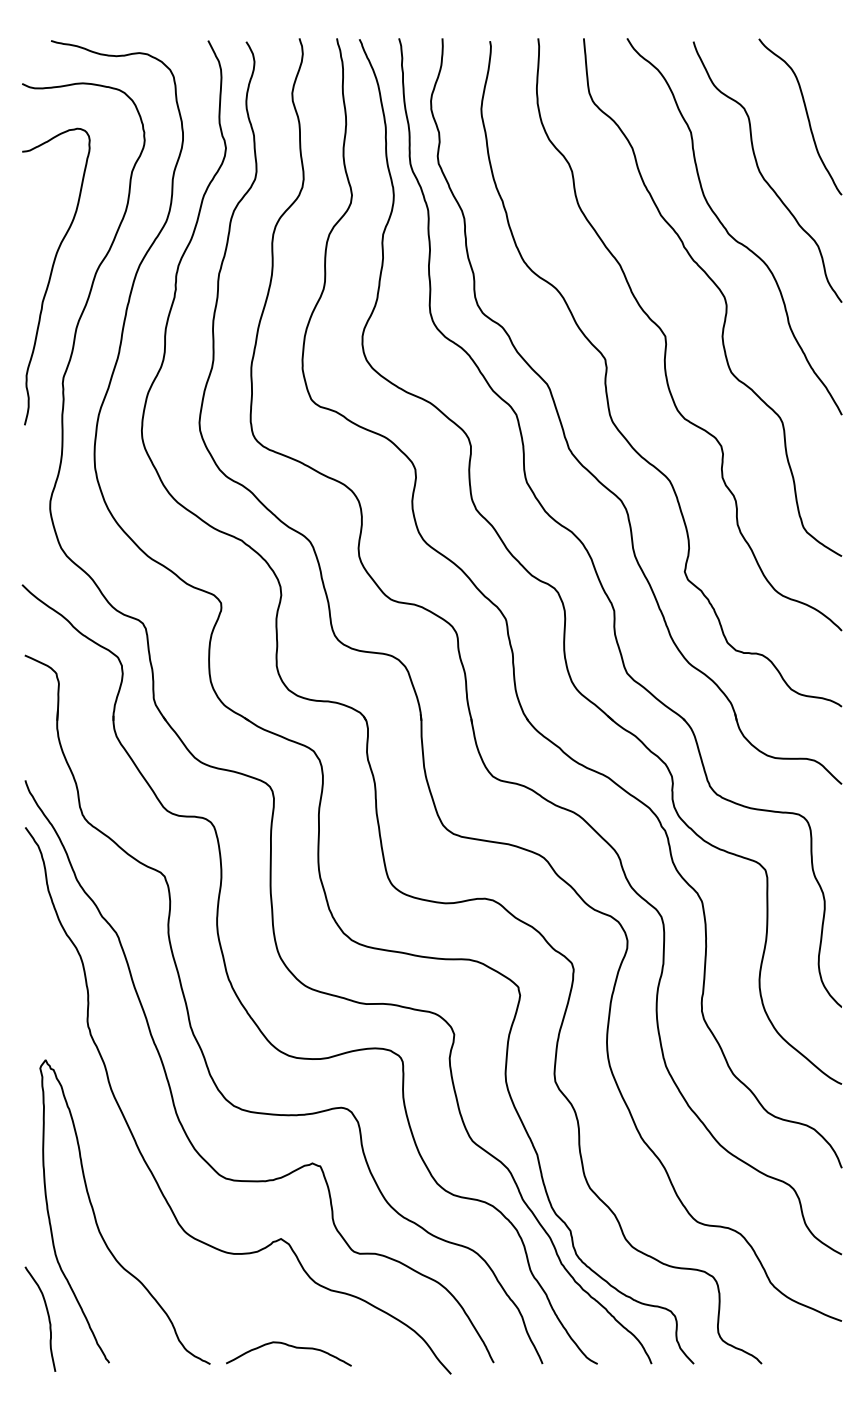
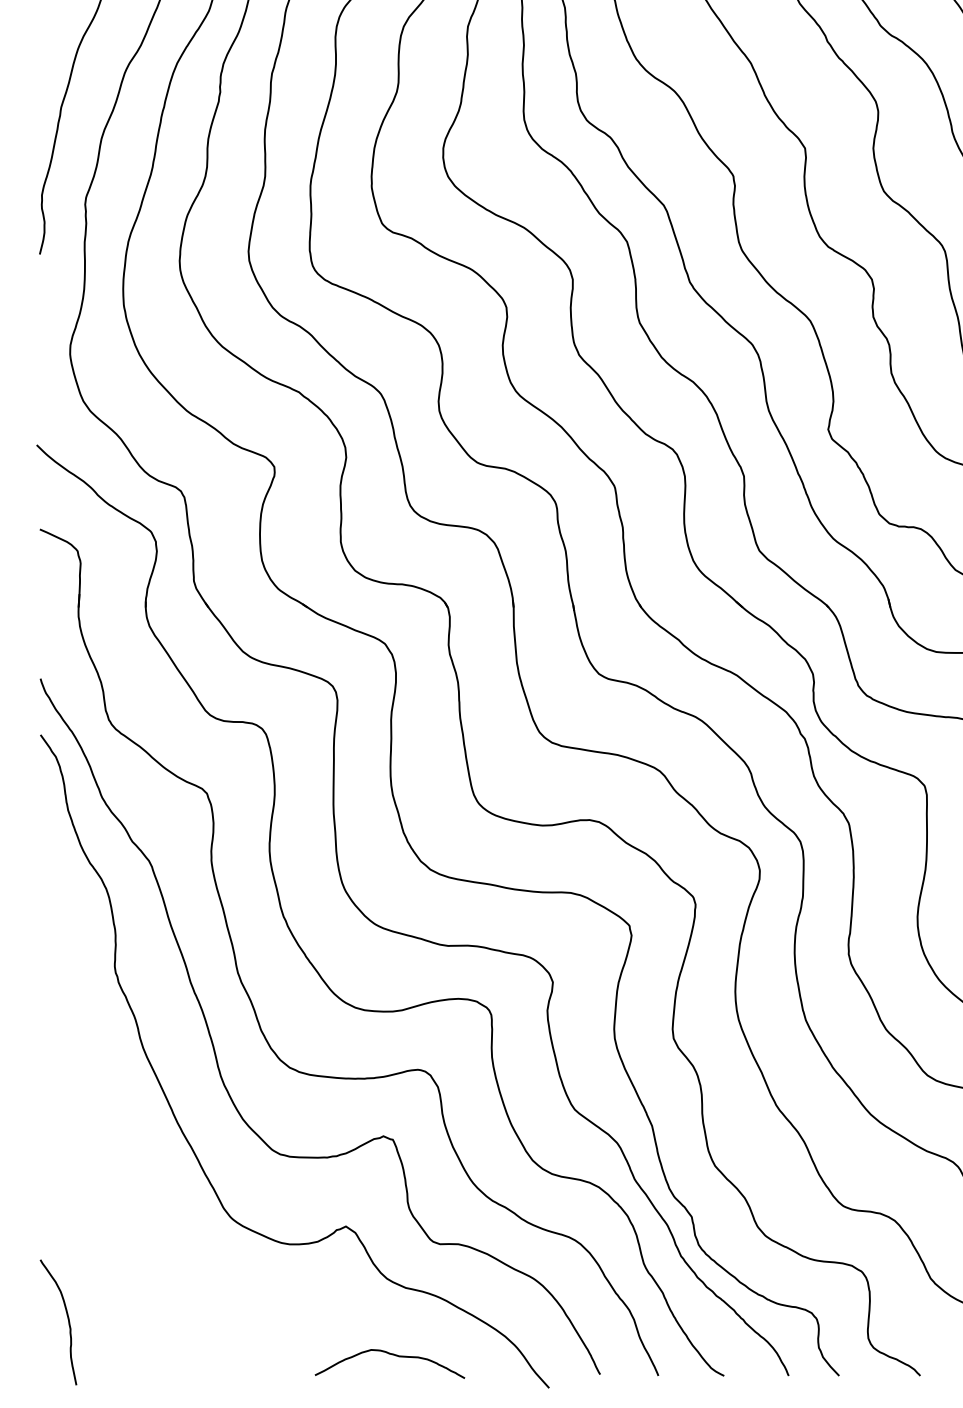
curve: (96, 1218) -> (125, 1202), removed
curve: (288, 1346) -> (389, 1354), moved

